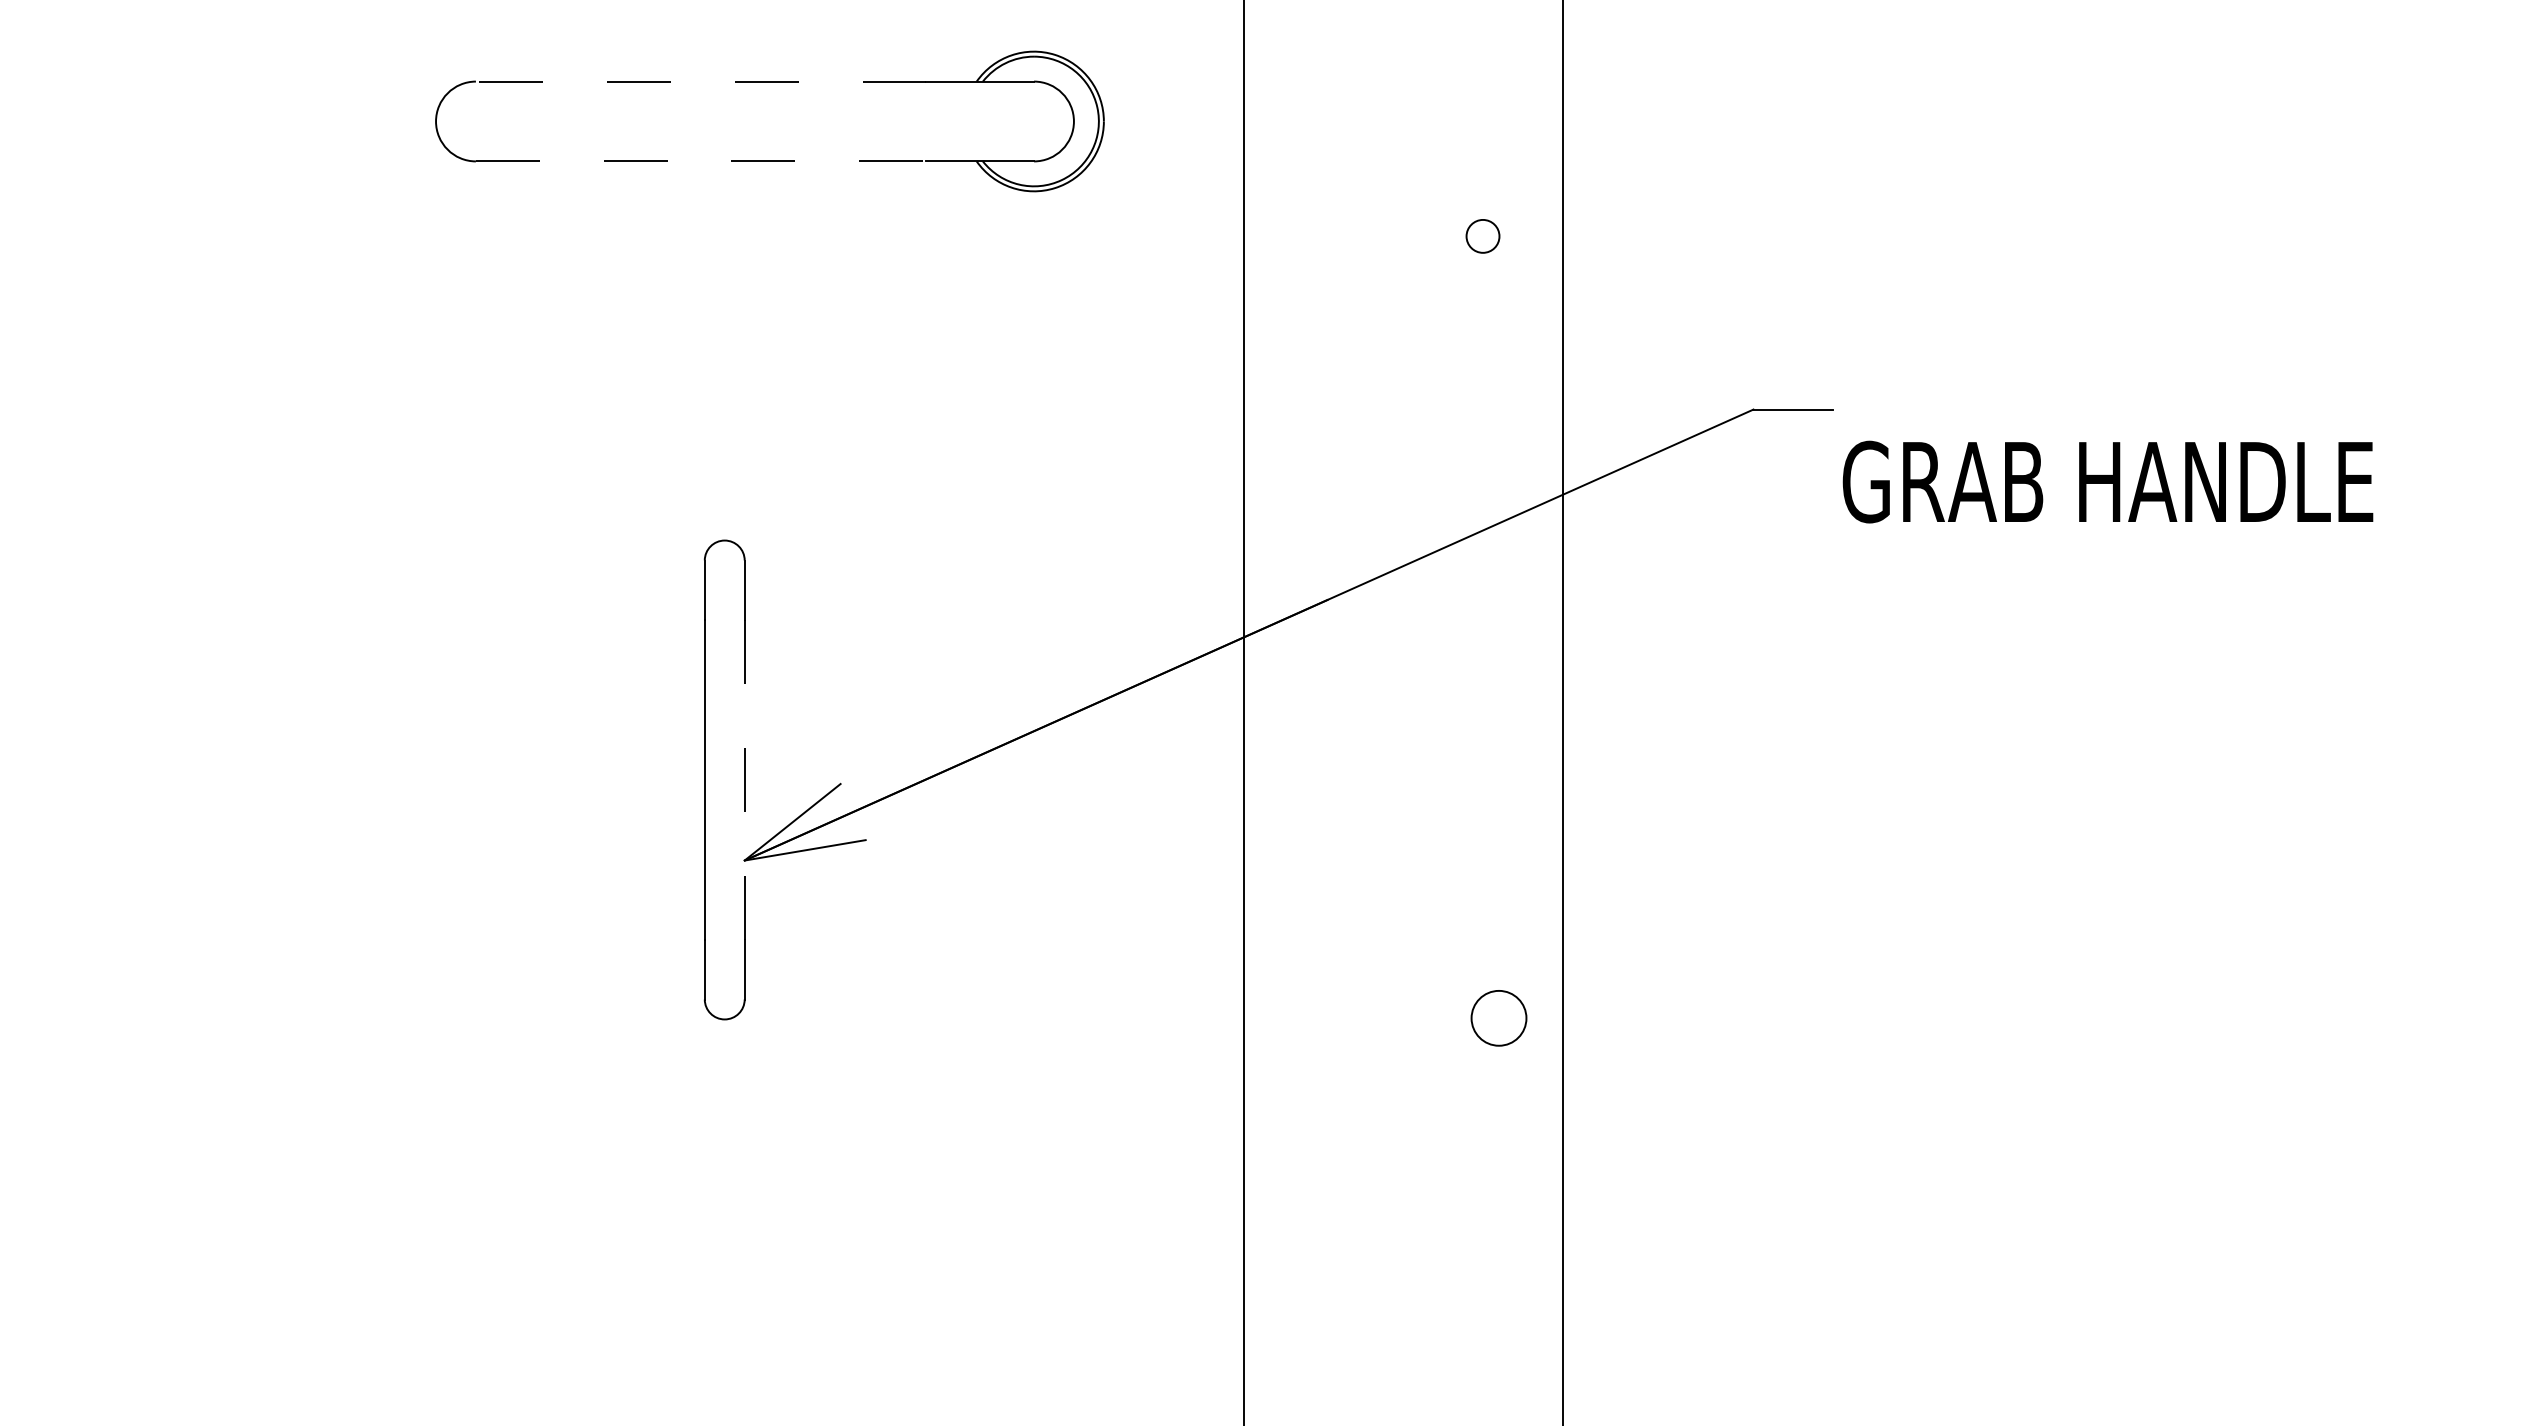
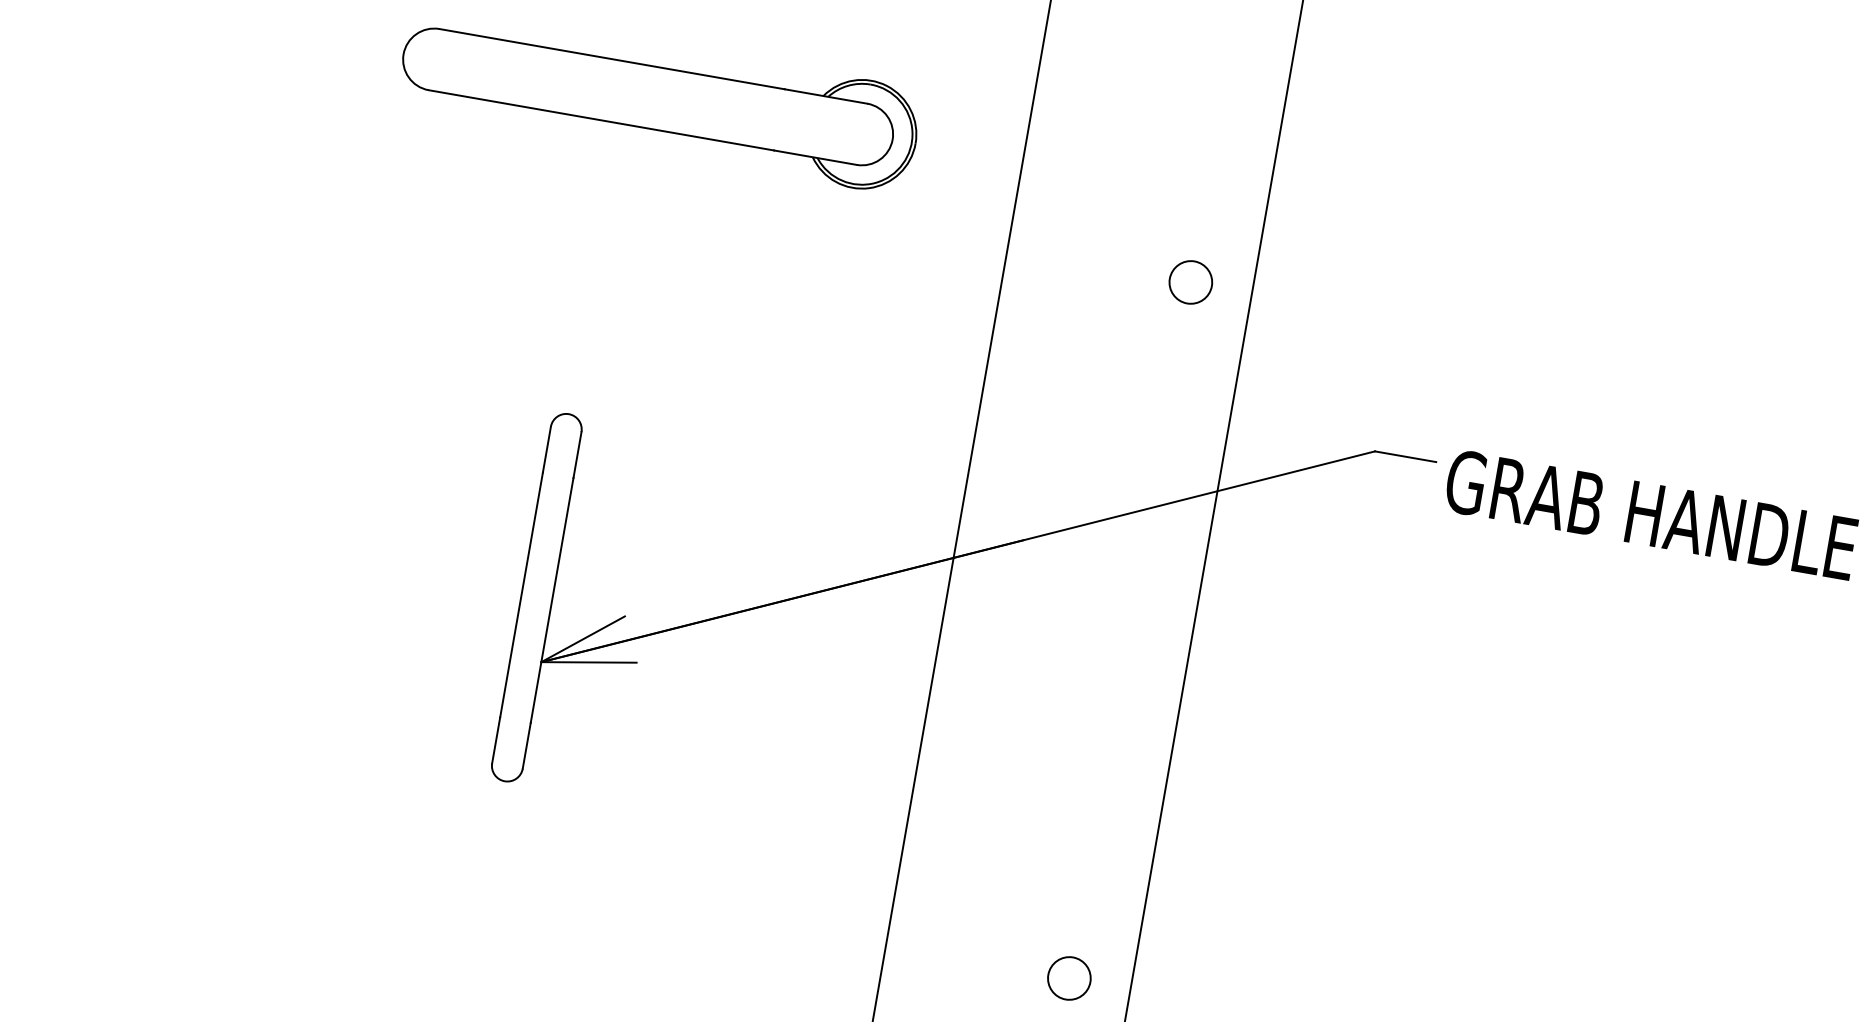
line: (700, 81) -> (611, 59), dashed -> solid
line: (701, 161) -> (601, 120), dashed -> solid
circle: (1482, 235) -> (1190, 281), size x1.67
text: (2107, 481) -> (1650, 514), moved
line: (744, 780) -> (551, 600), dashed -> solid
circle: (1498, 1018) -> (1068, 978), moved

